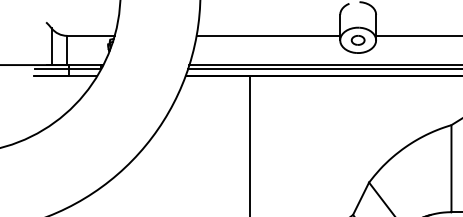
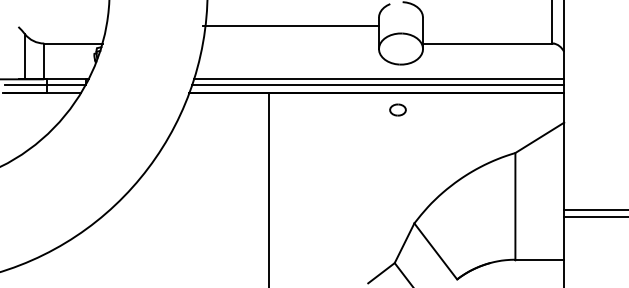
line: (268, 35) -> (290, 25), moved
part: (357, 39) -> (397, 109), moved

